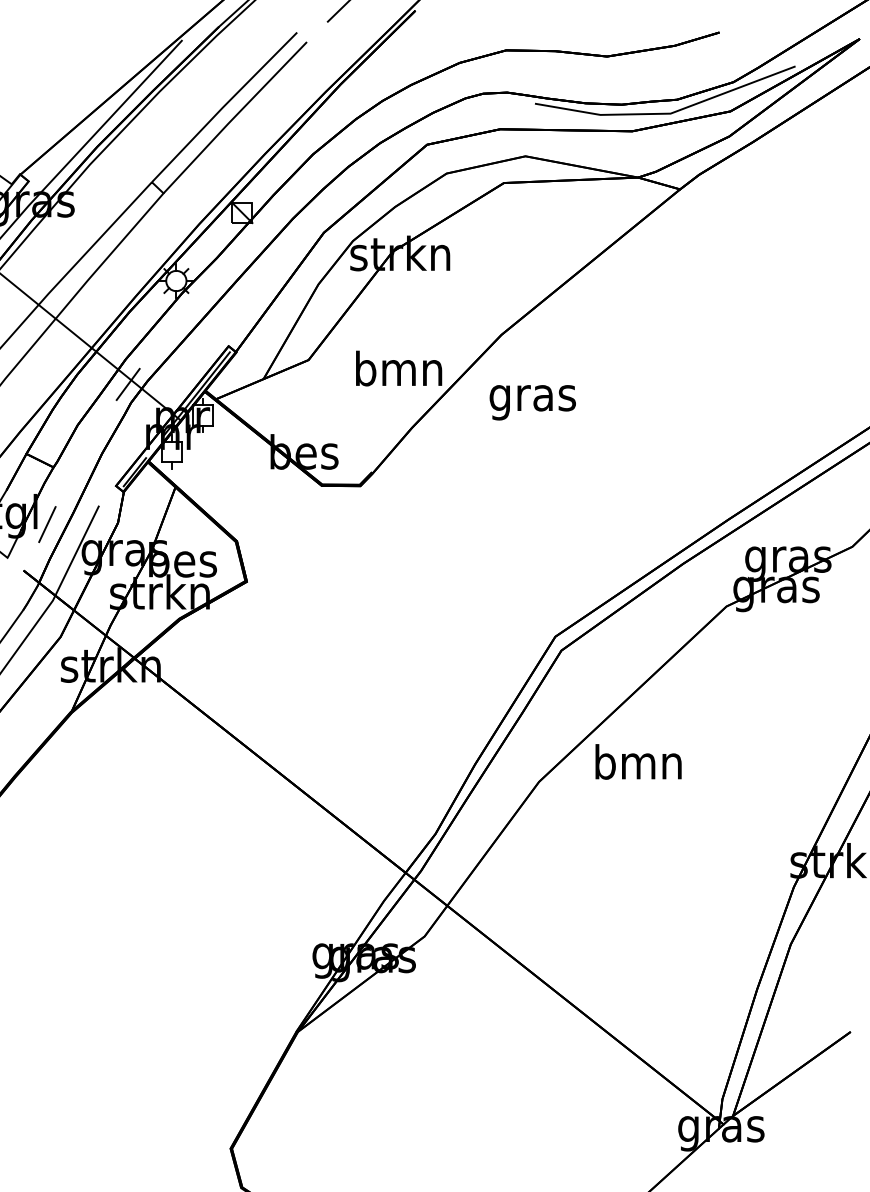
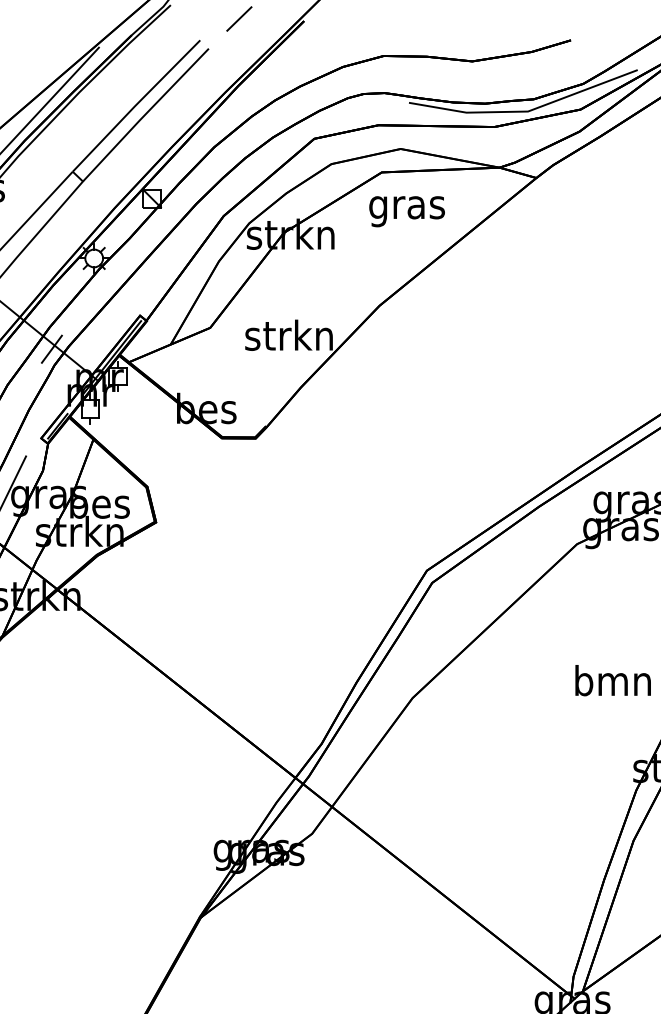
text: (398, 368) -> (289, 335), bmn -> strkn
text: (532, 402) -> (406, 211), moved
text: (638, 761) -> (613, 680), moved

